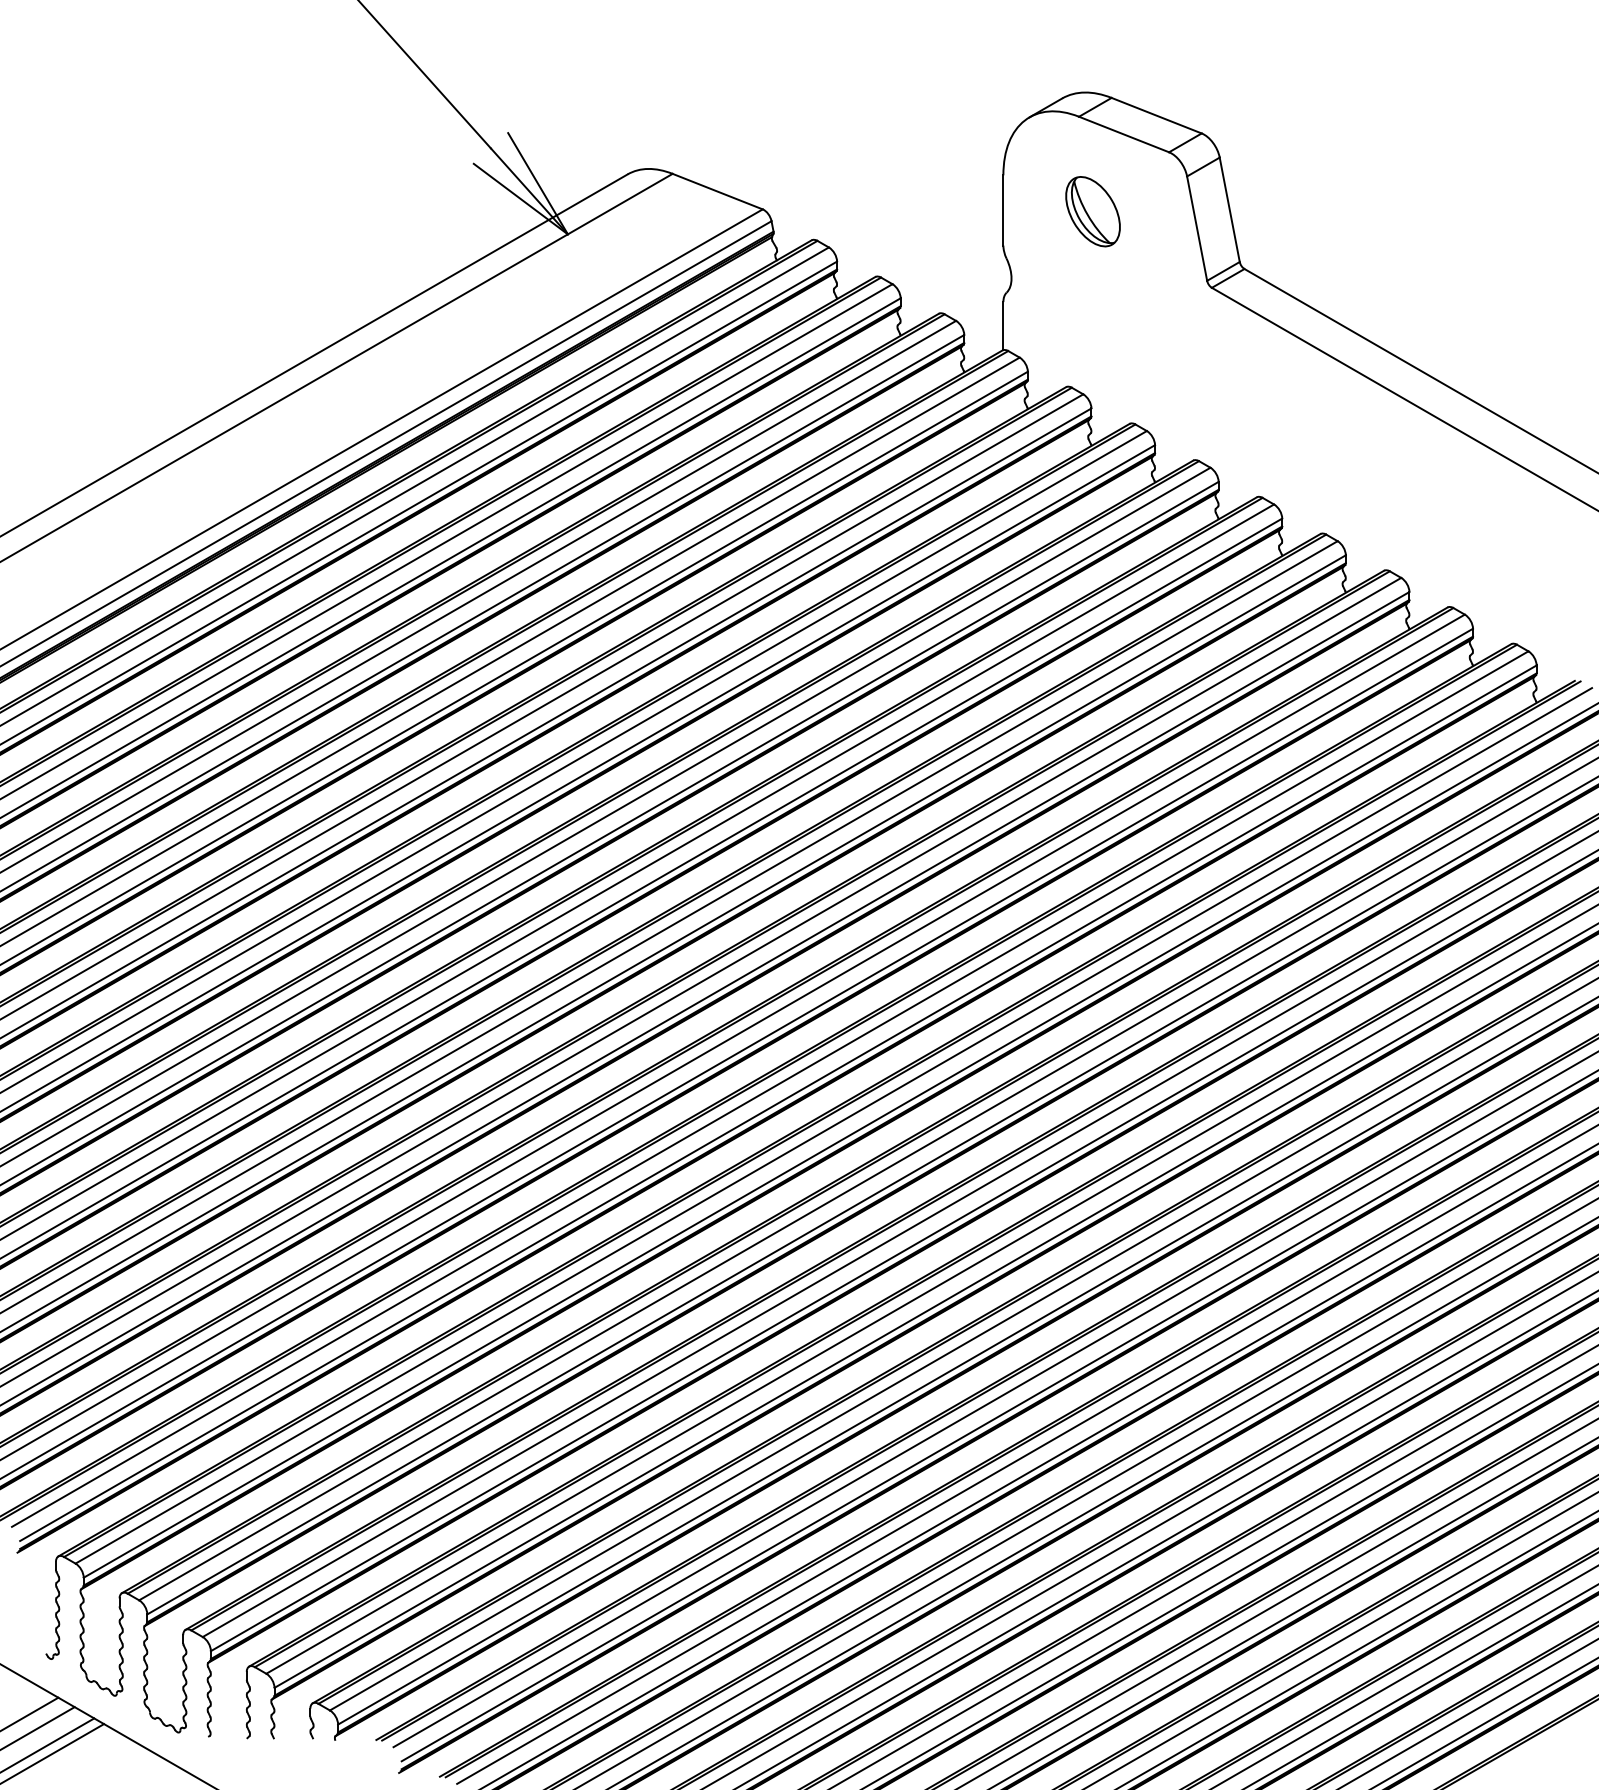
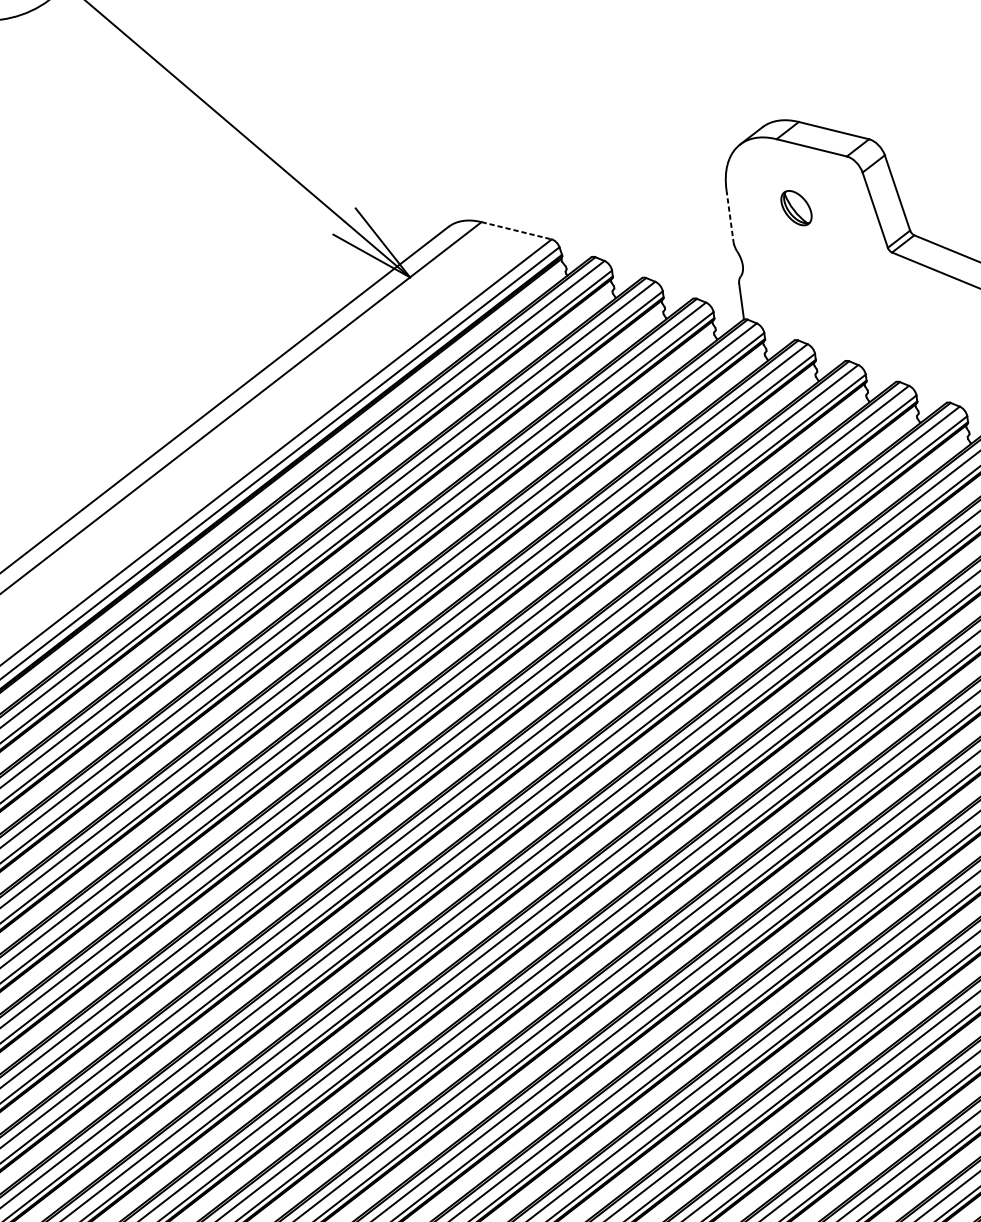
line: (718, 191) -> (517, 230), solid -> dashed
line: (1003, 210) -> (730, 216), solid -> dashed
part: (1092, 211) -> (796, 207), size x0.7

